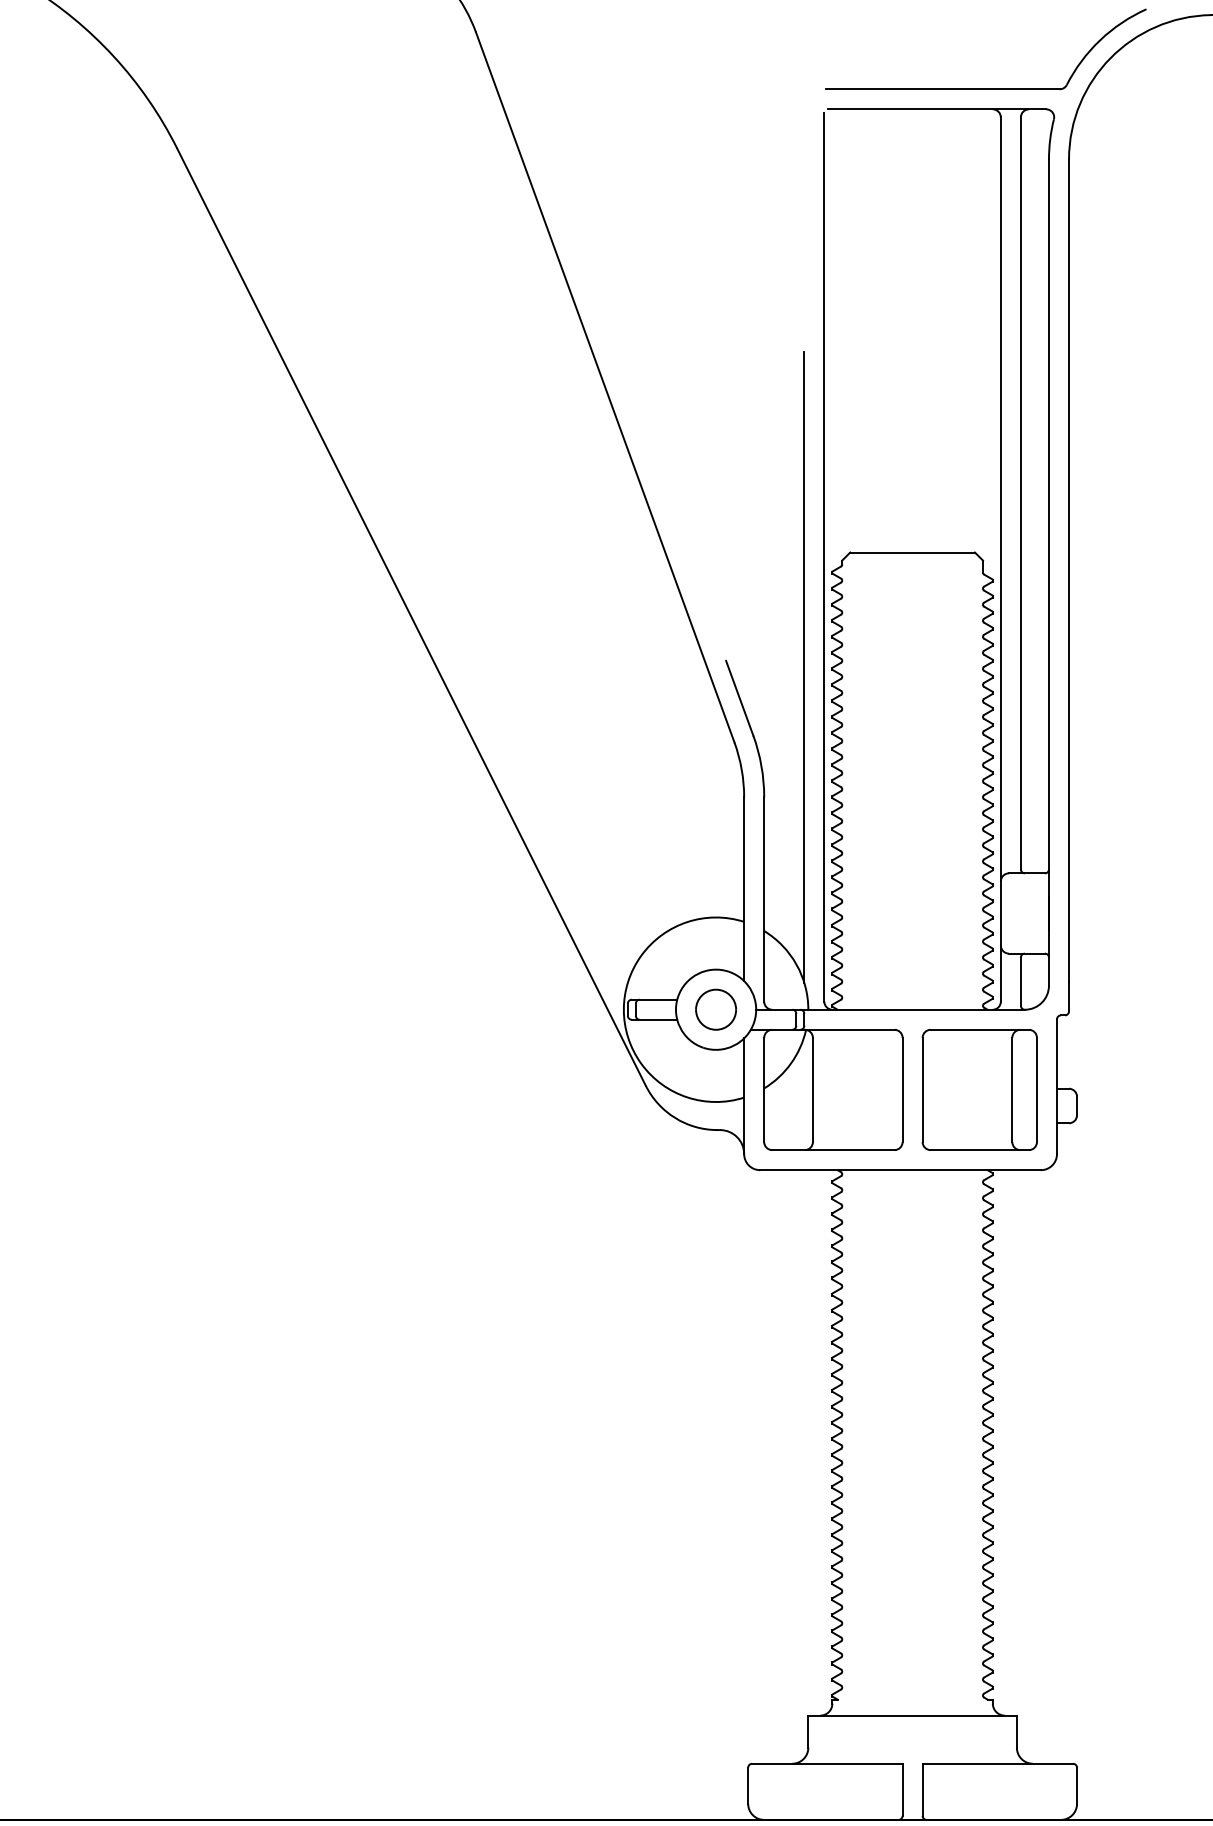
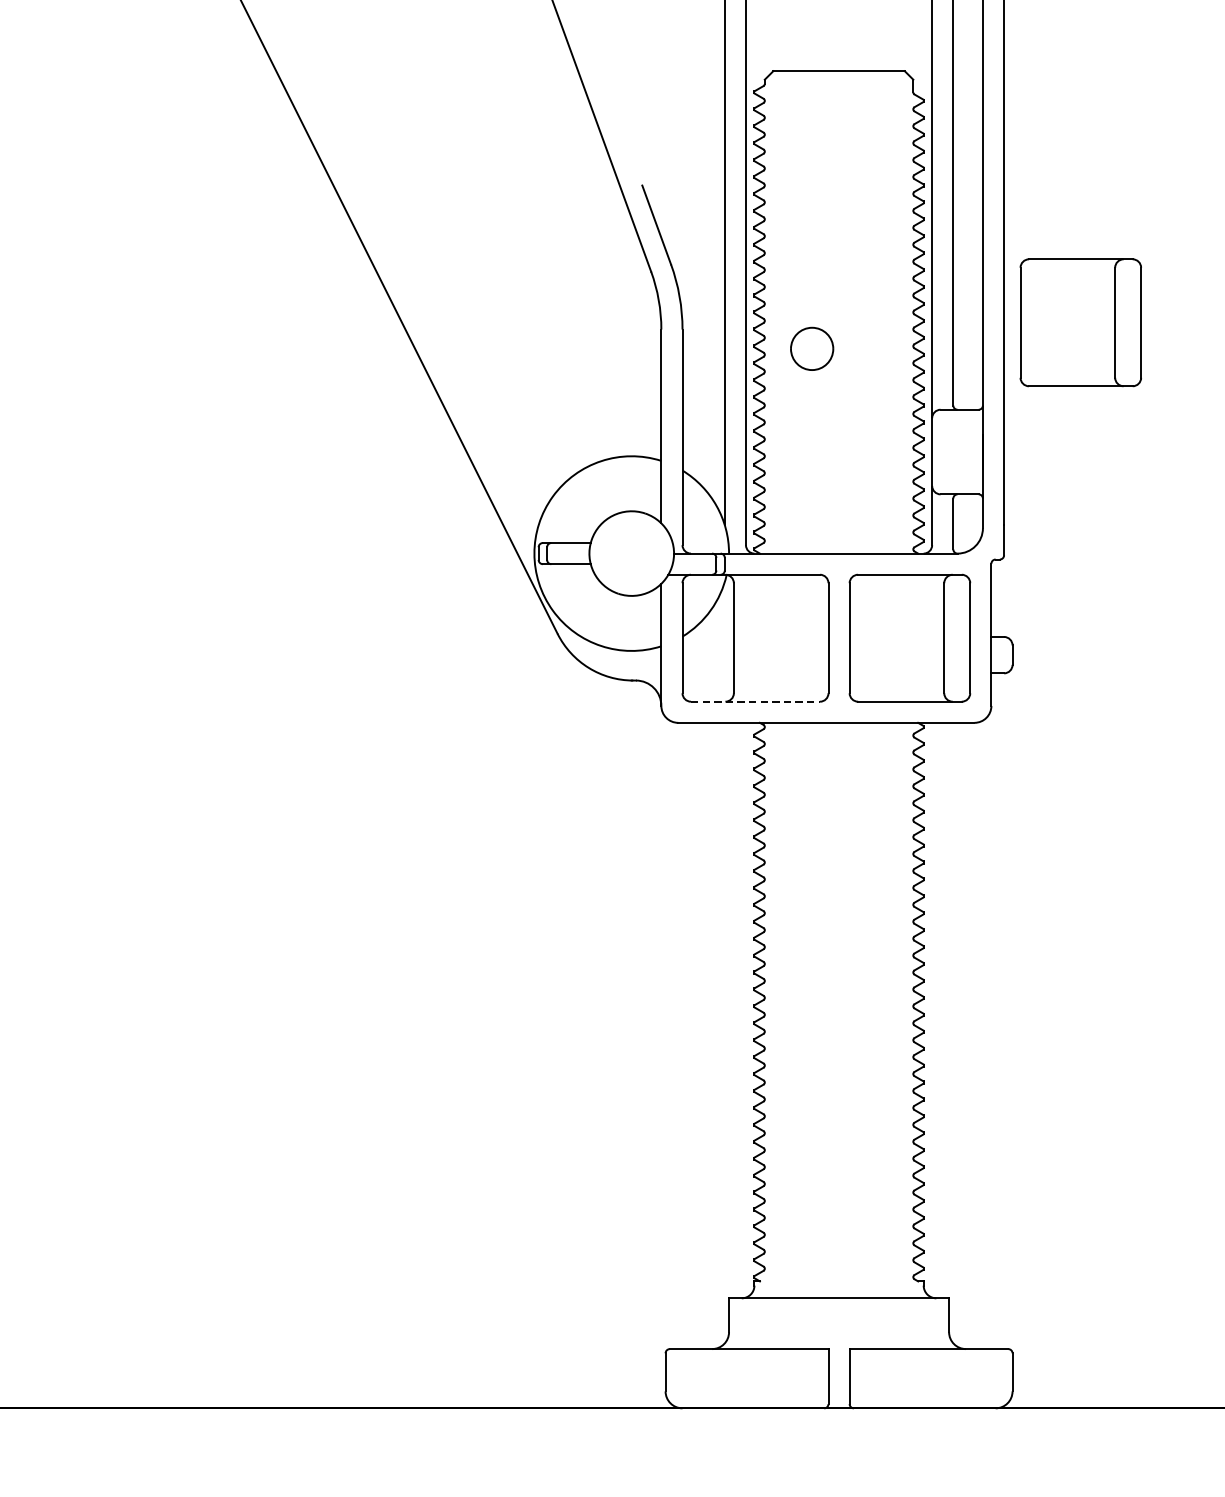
part: (1141, 790) -> (1080, 322), added
part: (715, 1009) -> (811, 348), moved
line: (833, 1150) -> (755, 702), solid -> dashed

